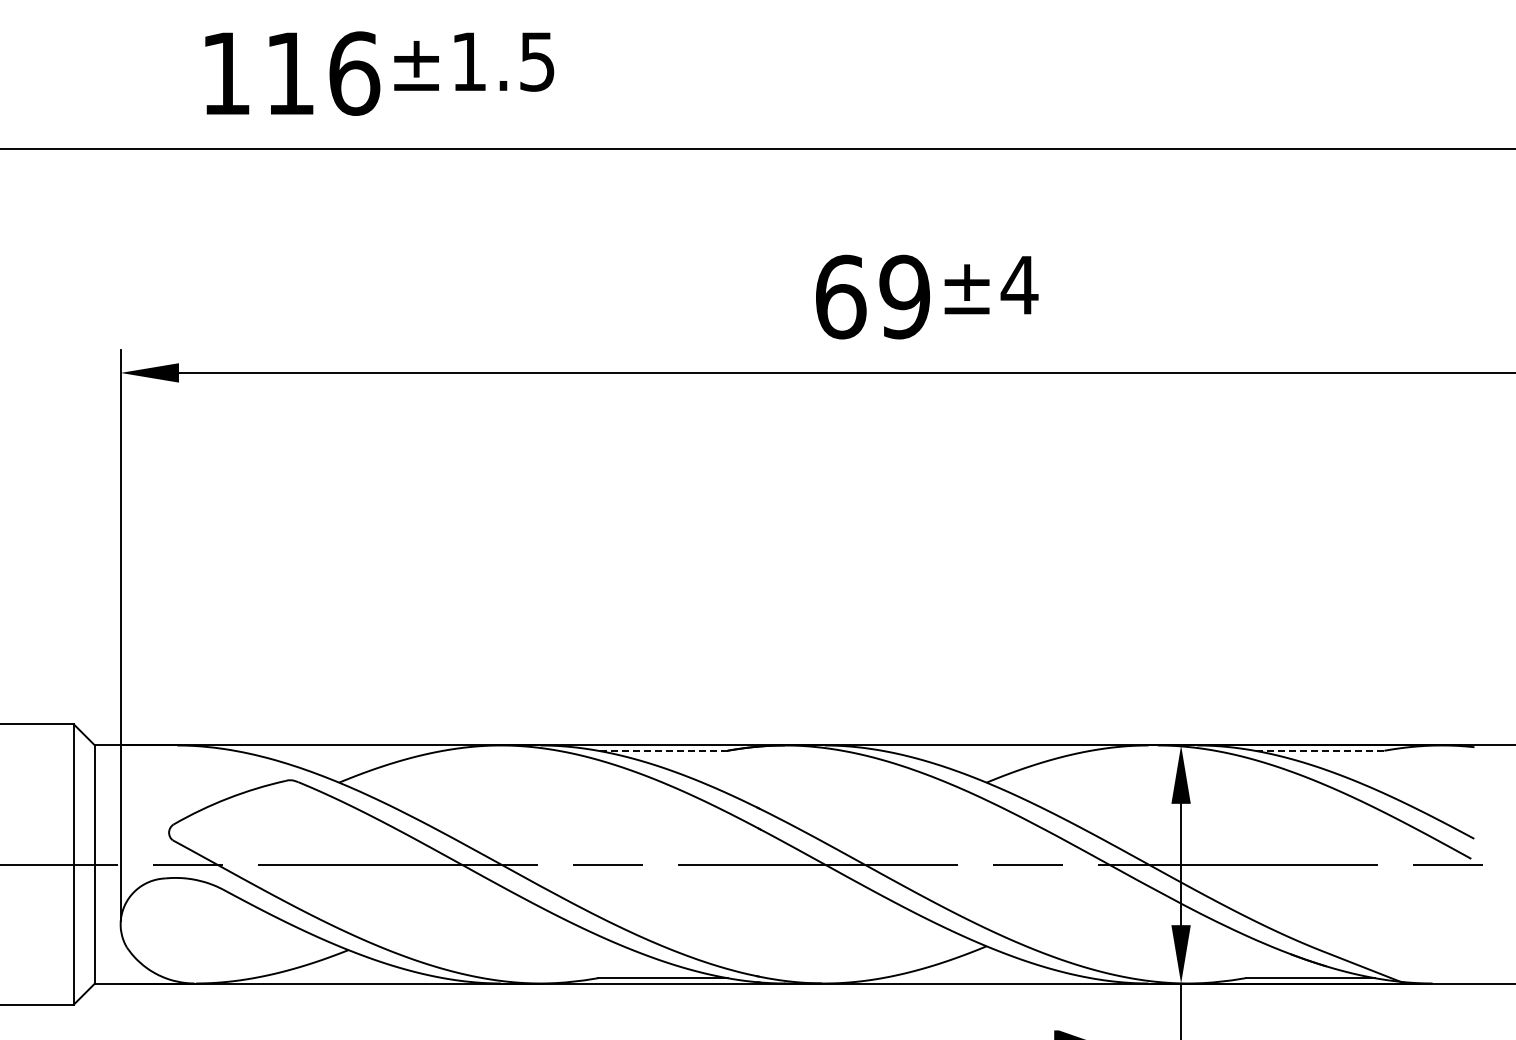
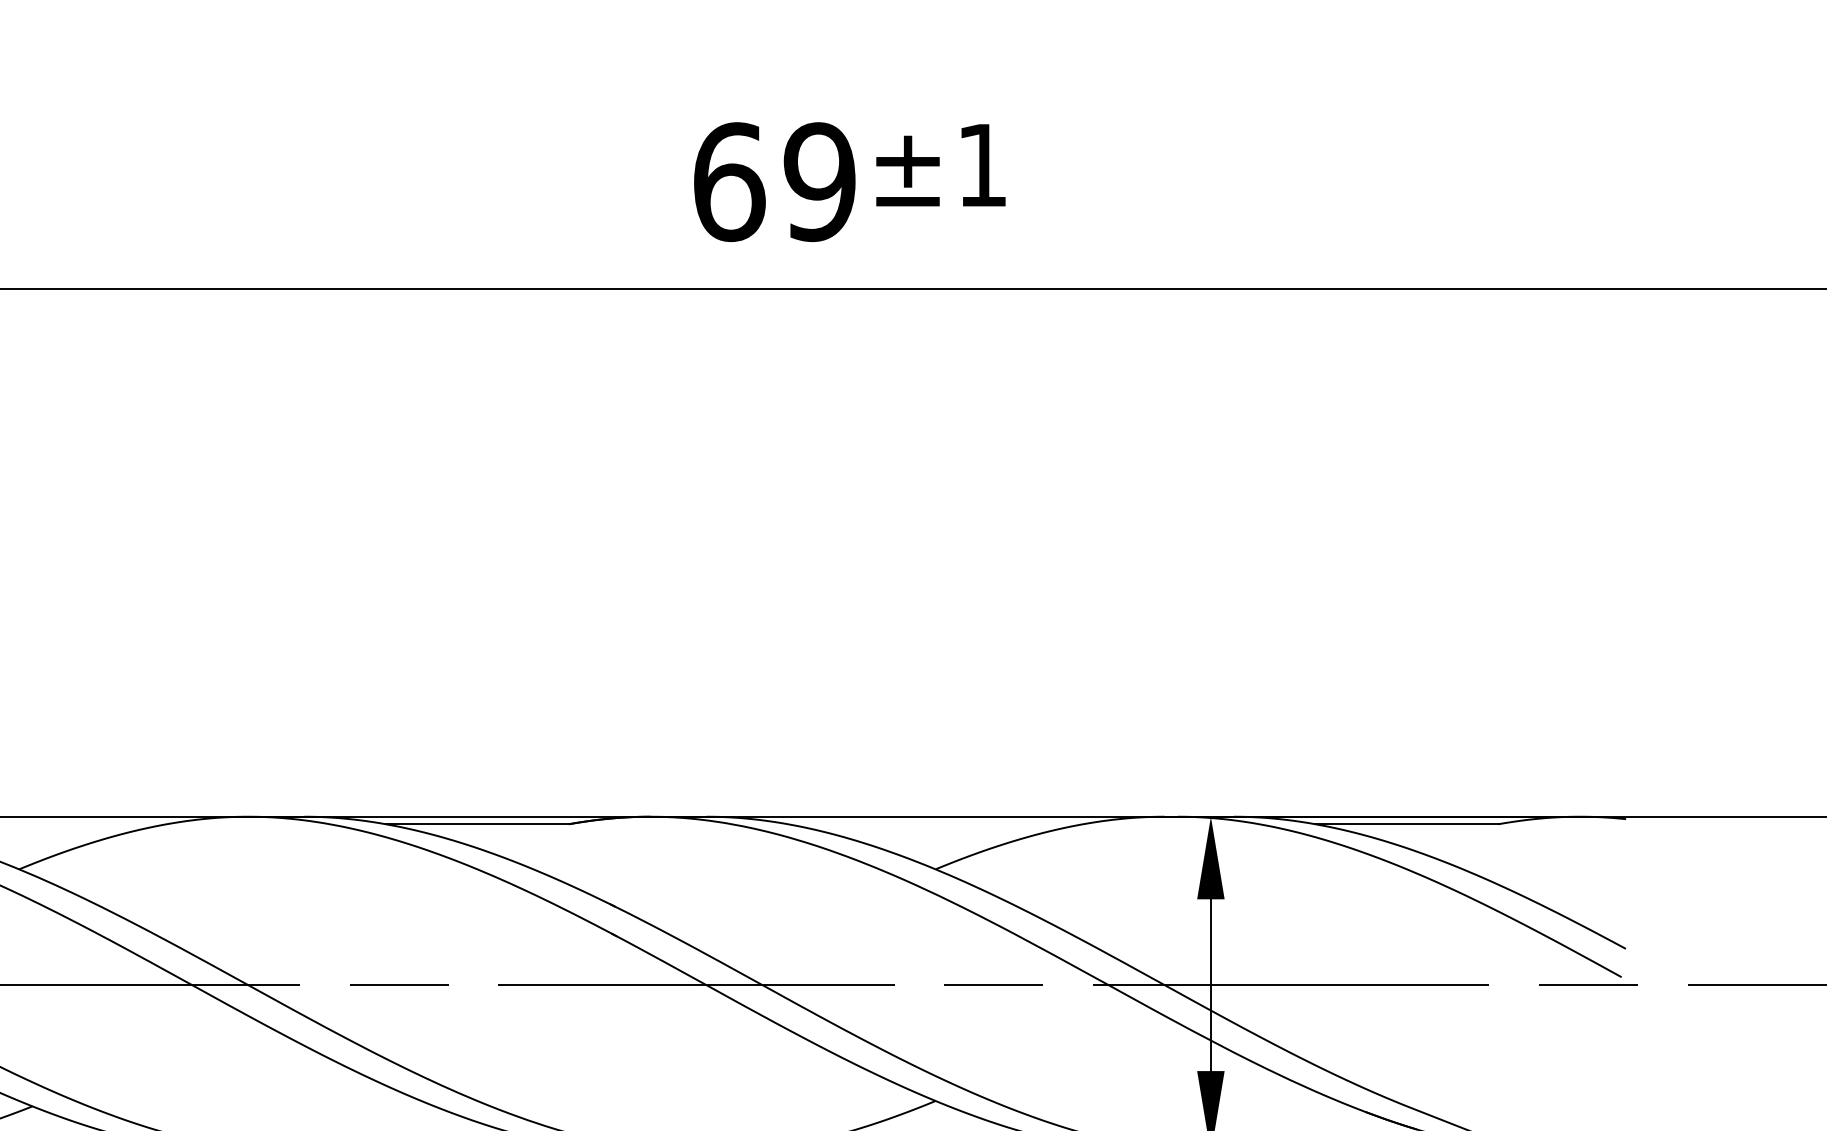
text: (1019, 285) -> (982, 165), ±4 -> ±1
line: (662, 750) -> (476, 823), dashed -> solid
line: (1319, 750) -> (1406, 823), dashed -> solid

